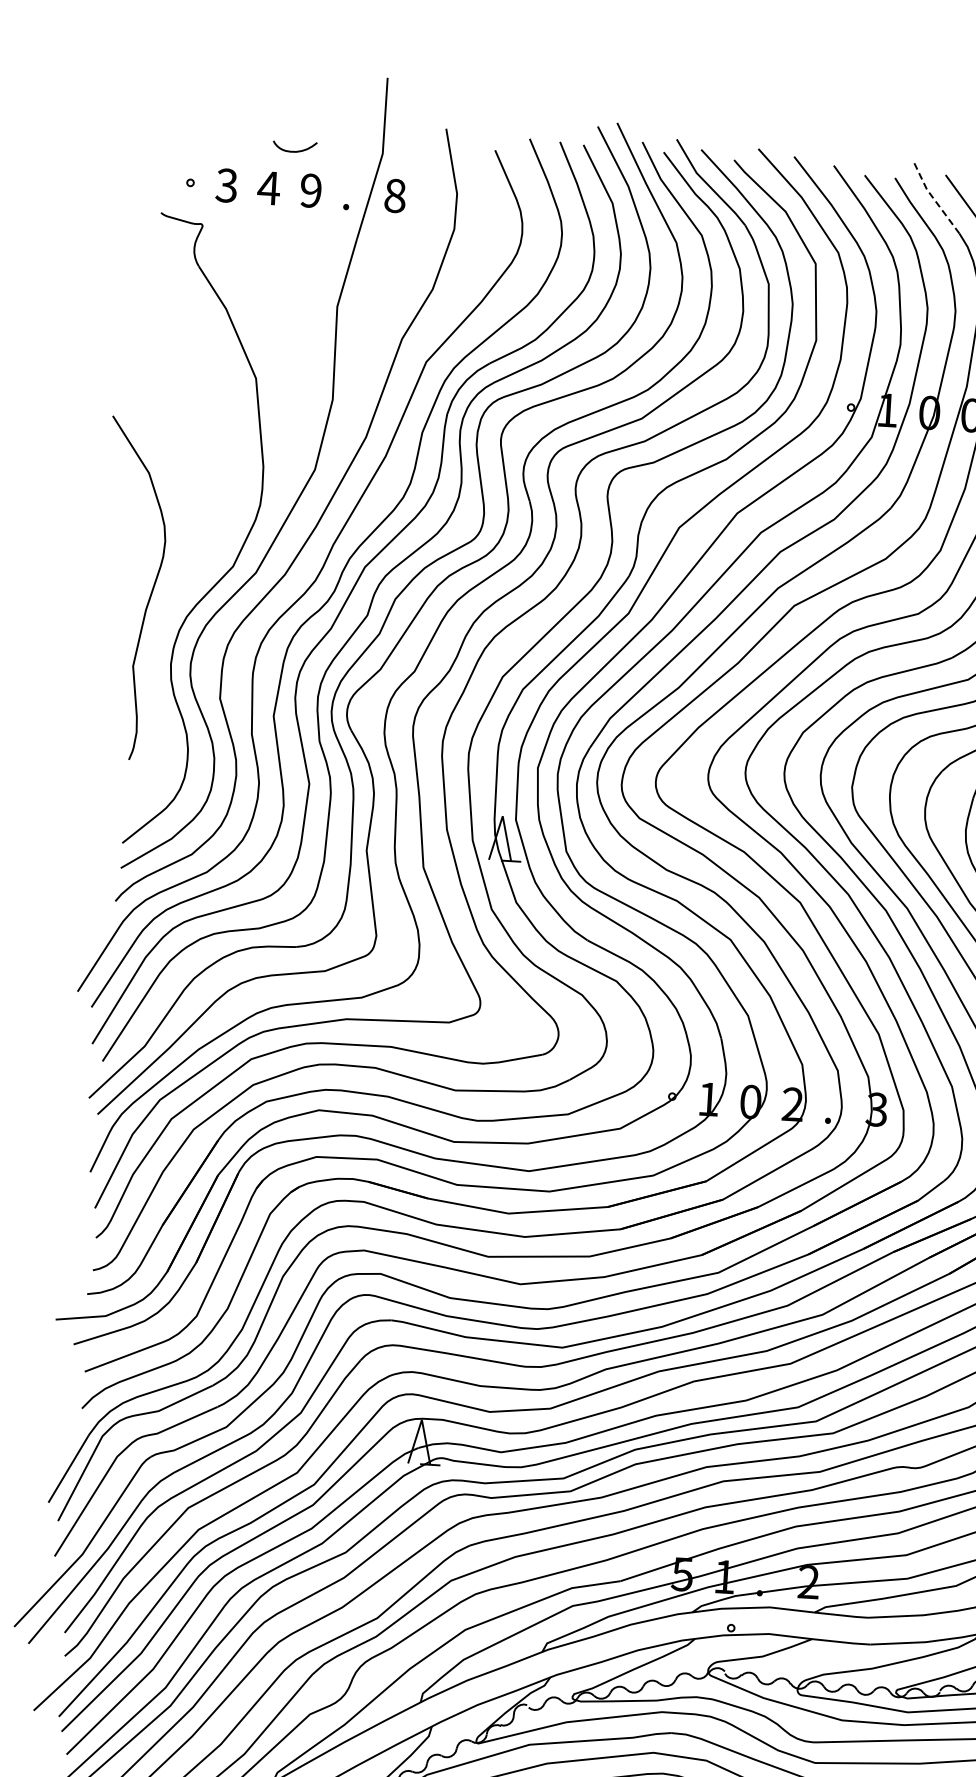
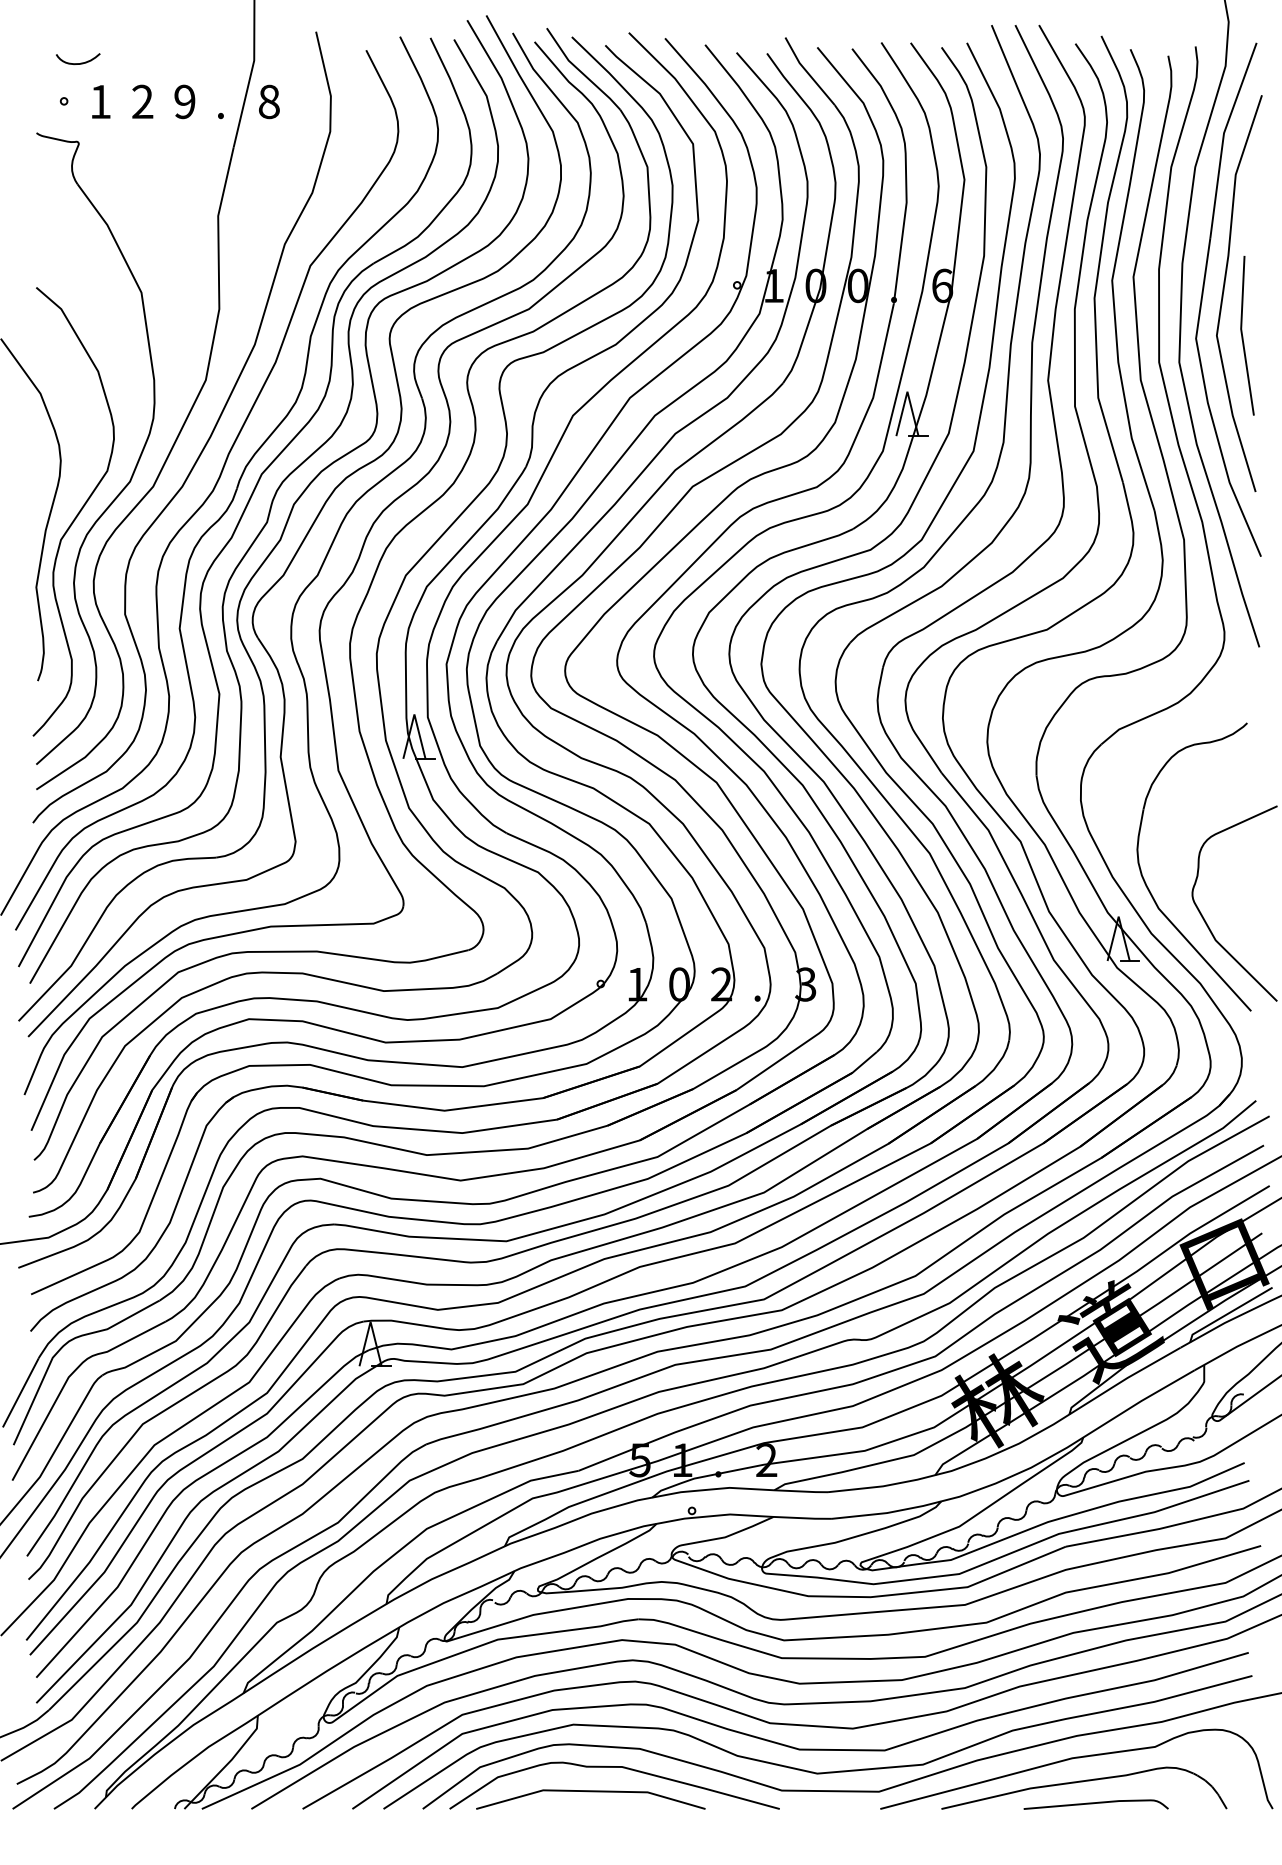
curve: (297, 150) -> (80, 62), moved
text: (225, 185) -> (99, 101), 3 -> 1
text: (268, 187) -> (142, 101), 4 -> 2
line: (934, 199) -> (807, 72), dashed -> solid
curve: (178, 595) -> (77, 513), added

